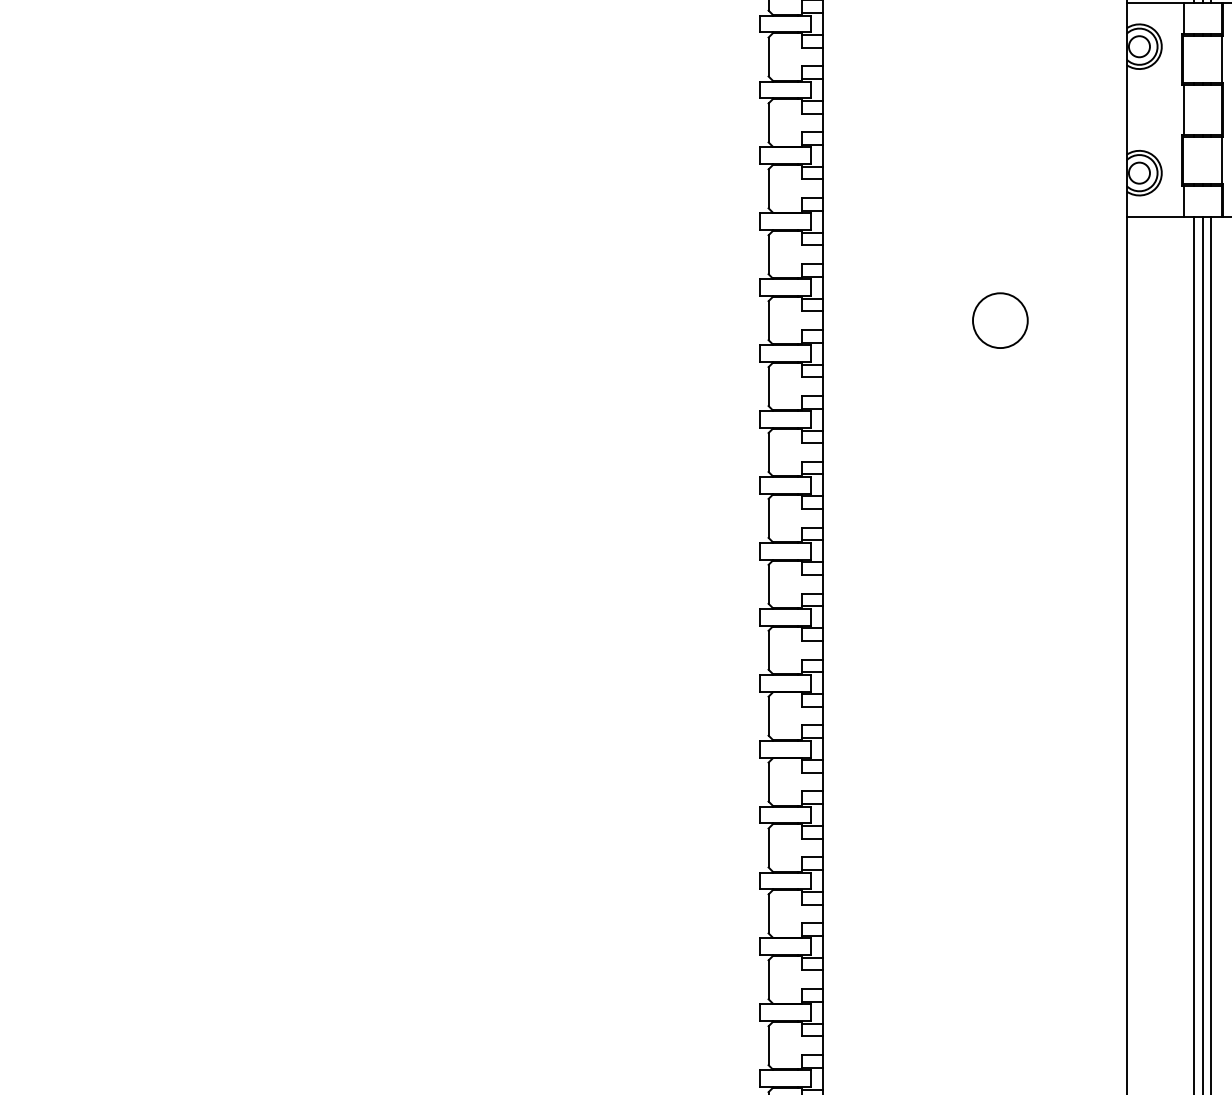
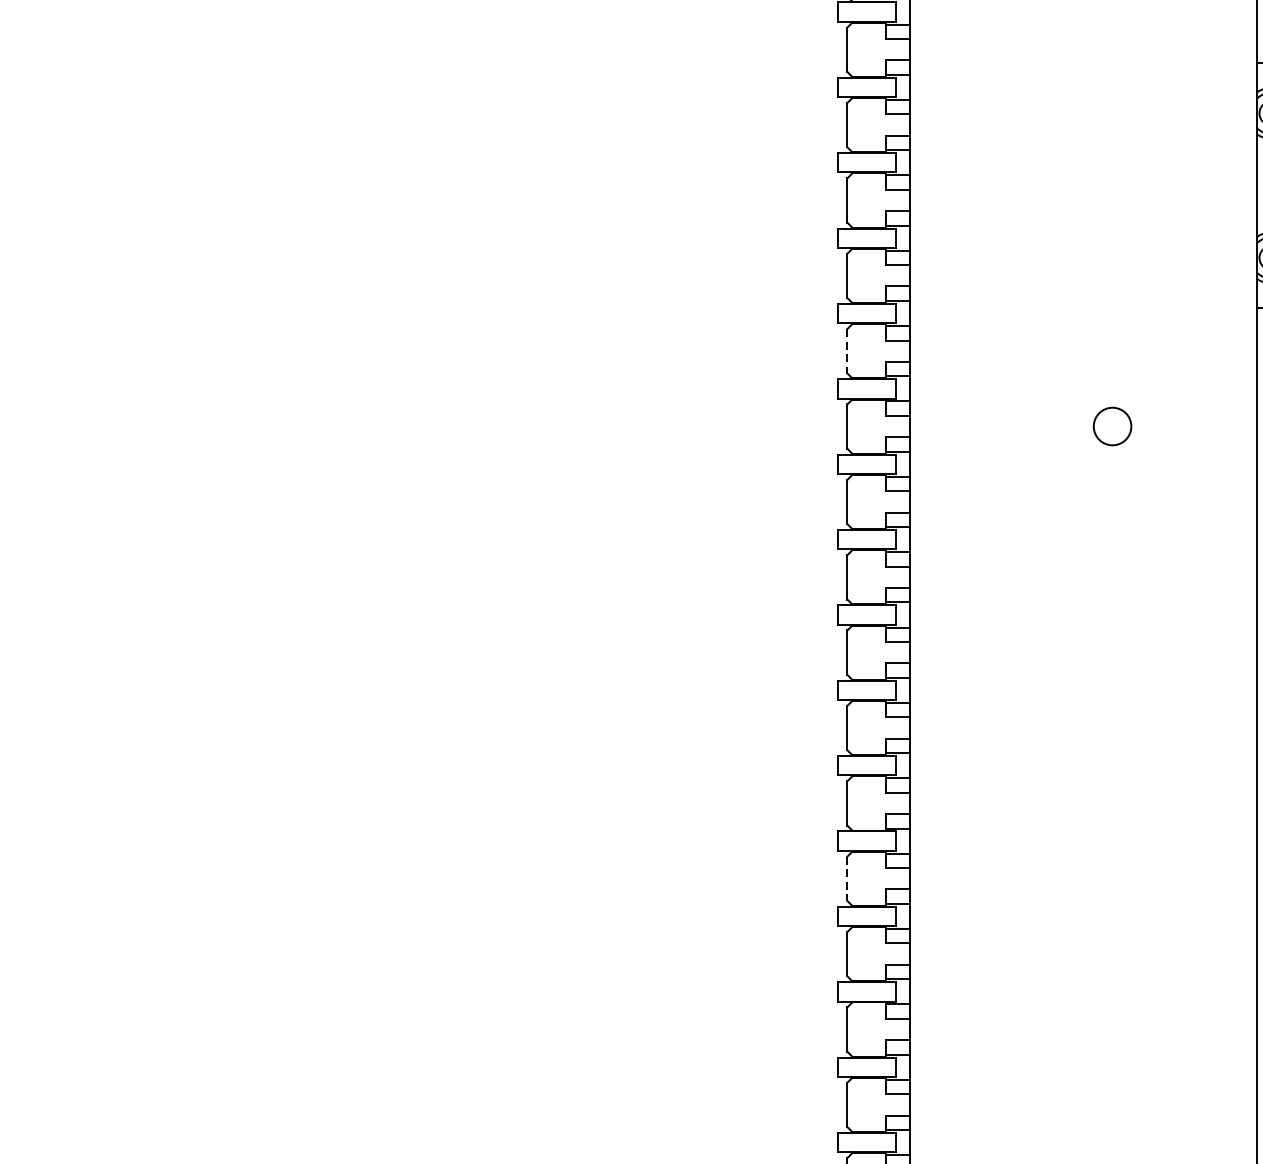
line: (768, 255) -> (847, 352), solid -> dashed
circle: (1000, 320) -> (1112, 426), size x0.6
line: (768, 716) -> (847, 879), solid -> dashed

